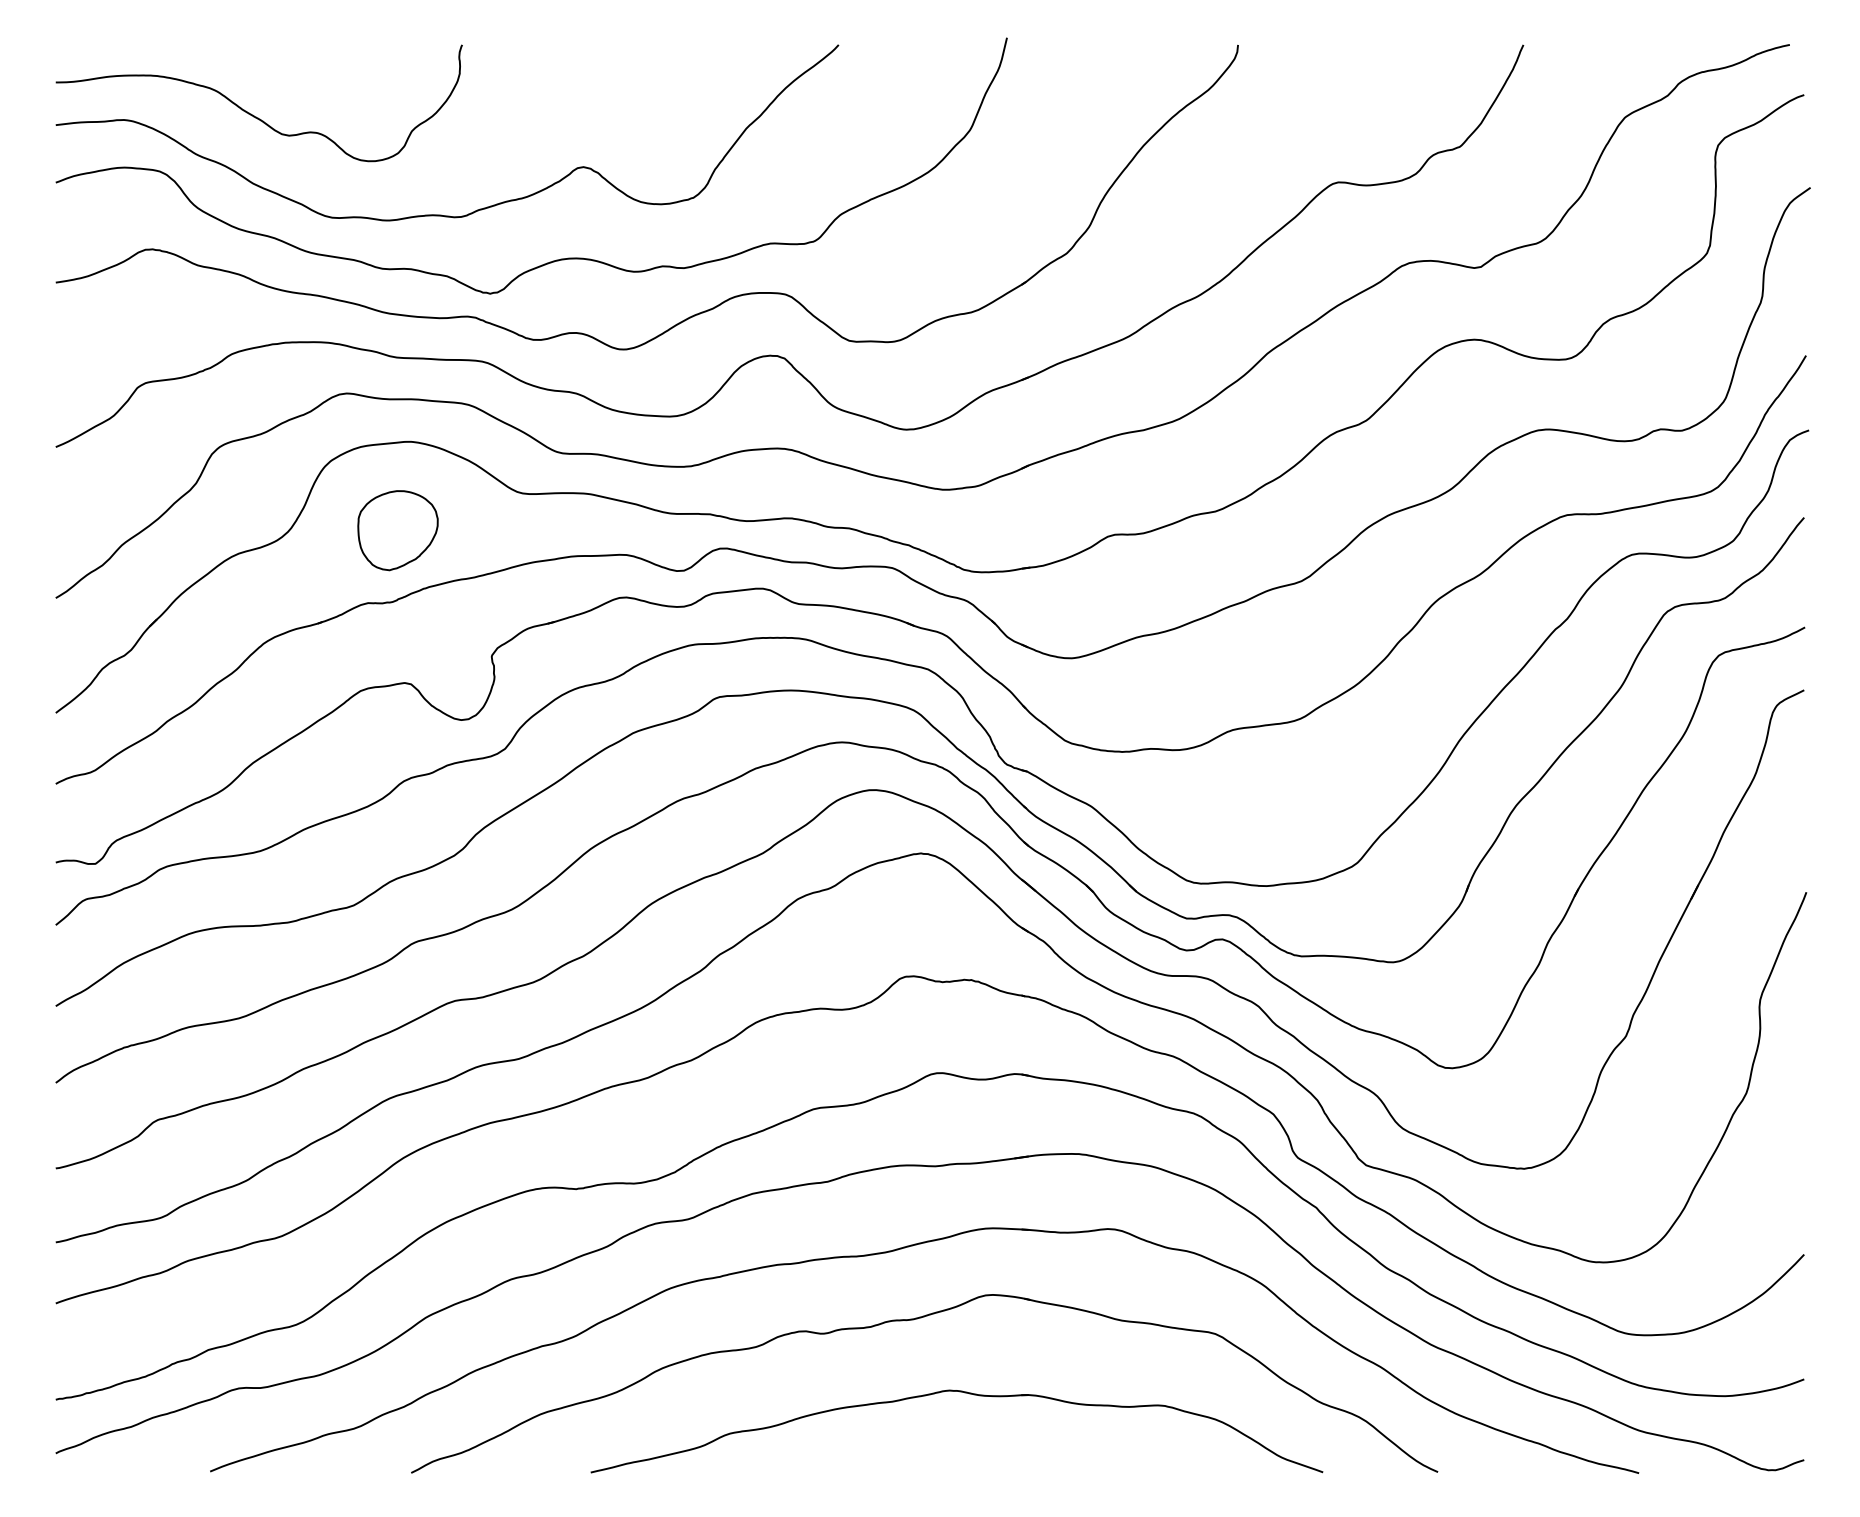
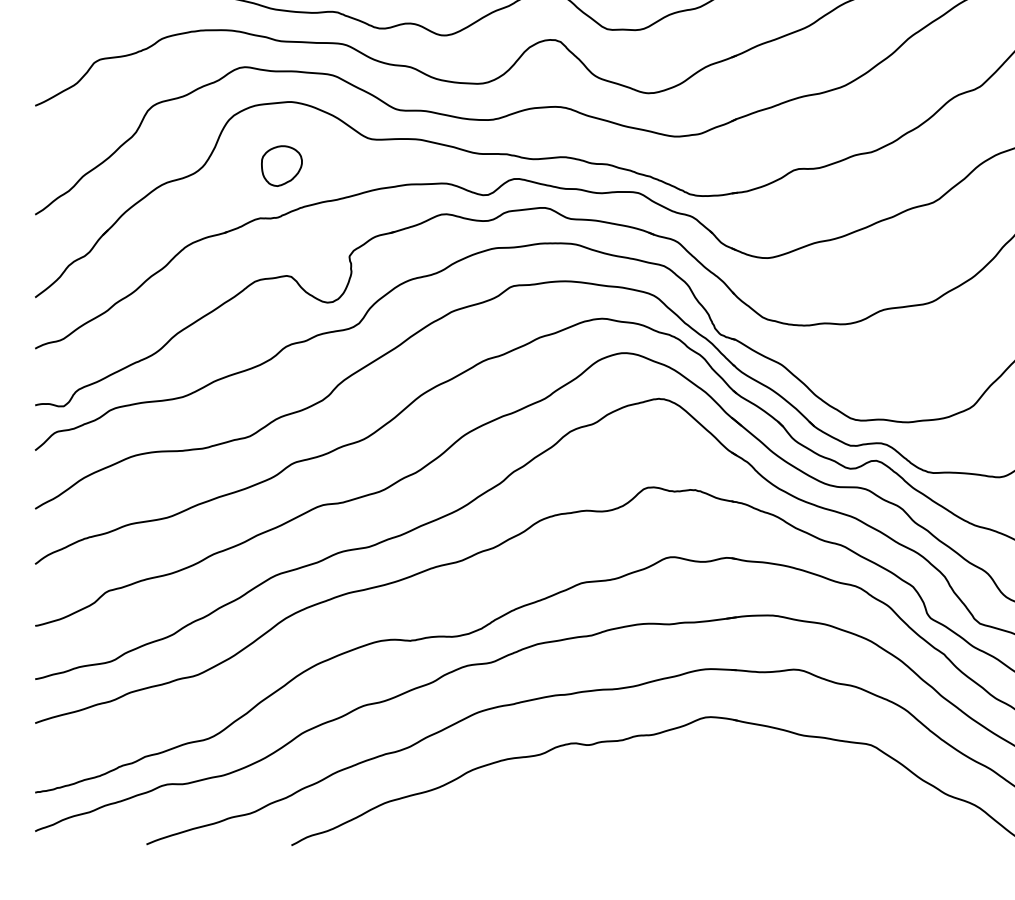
part: (397, 530) -> (281, 165), size x0.7
part: (964, 1393) -> (690, 788), removed

